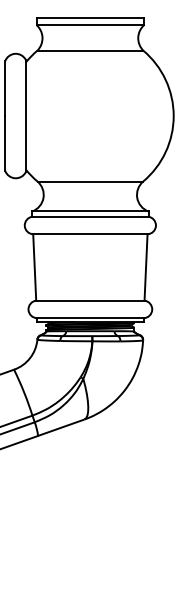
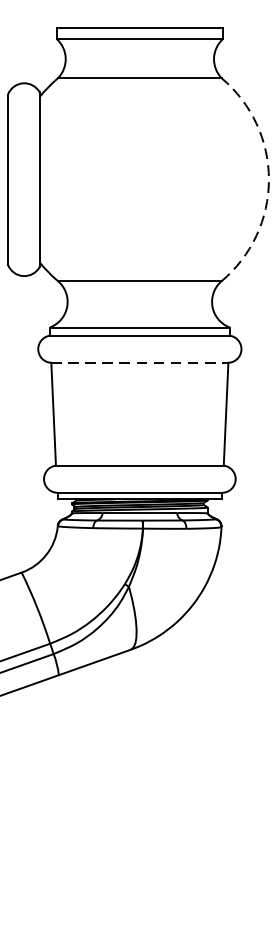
arc: (173, 116) -> (268, 180), solid -> dashed
line: (90, 234) -> (140, 363), solid -> dashed

